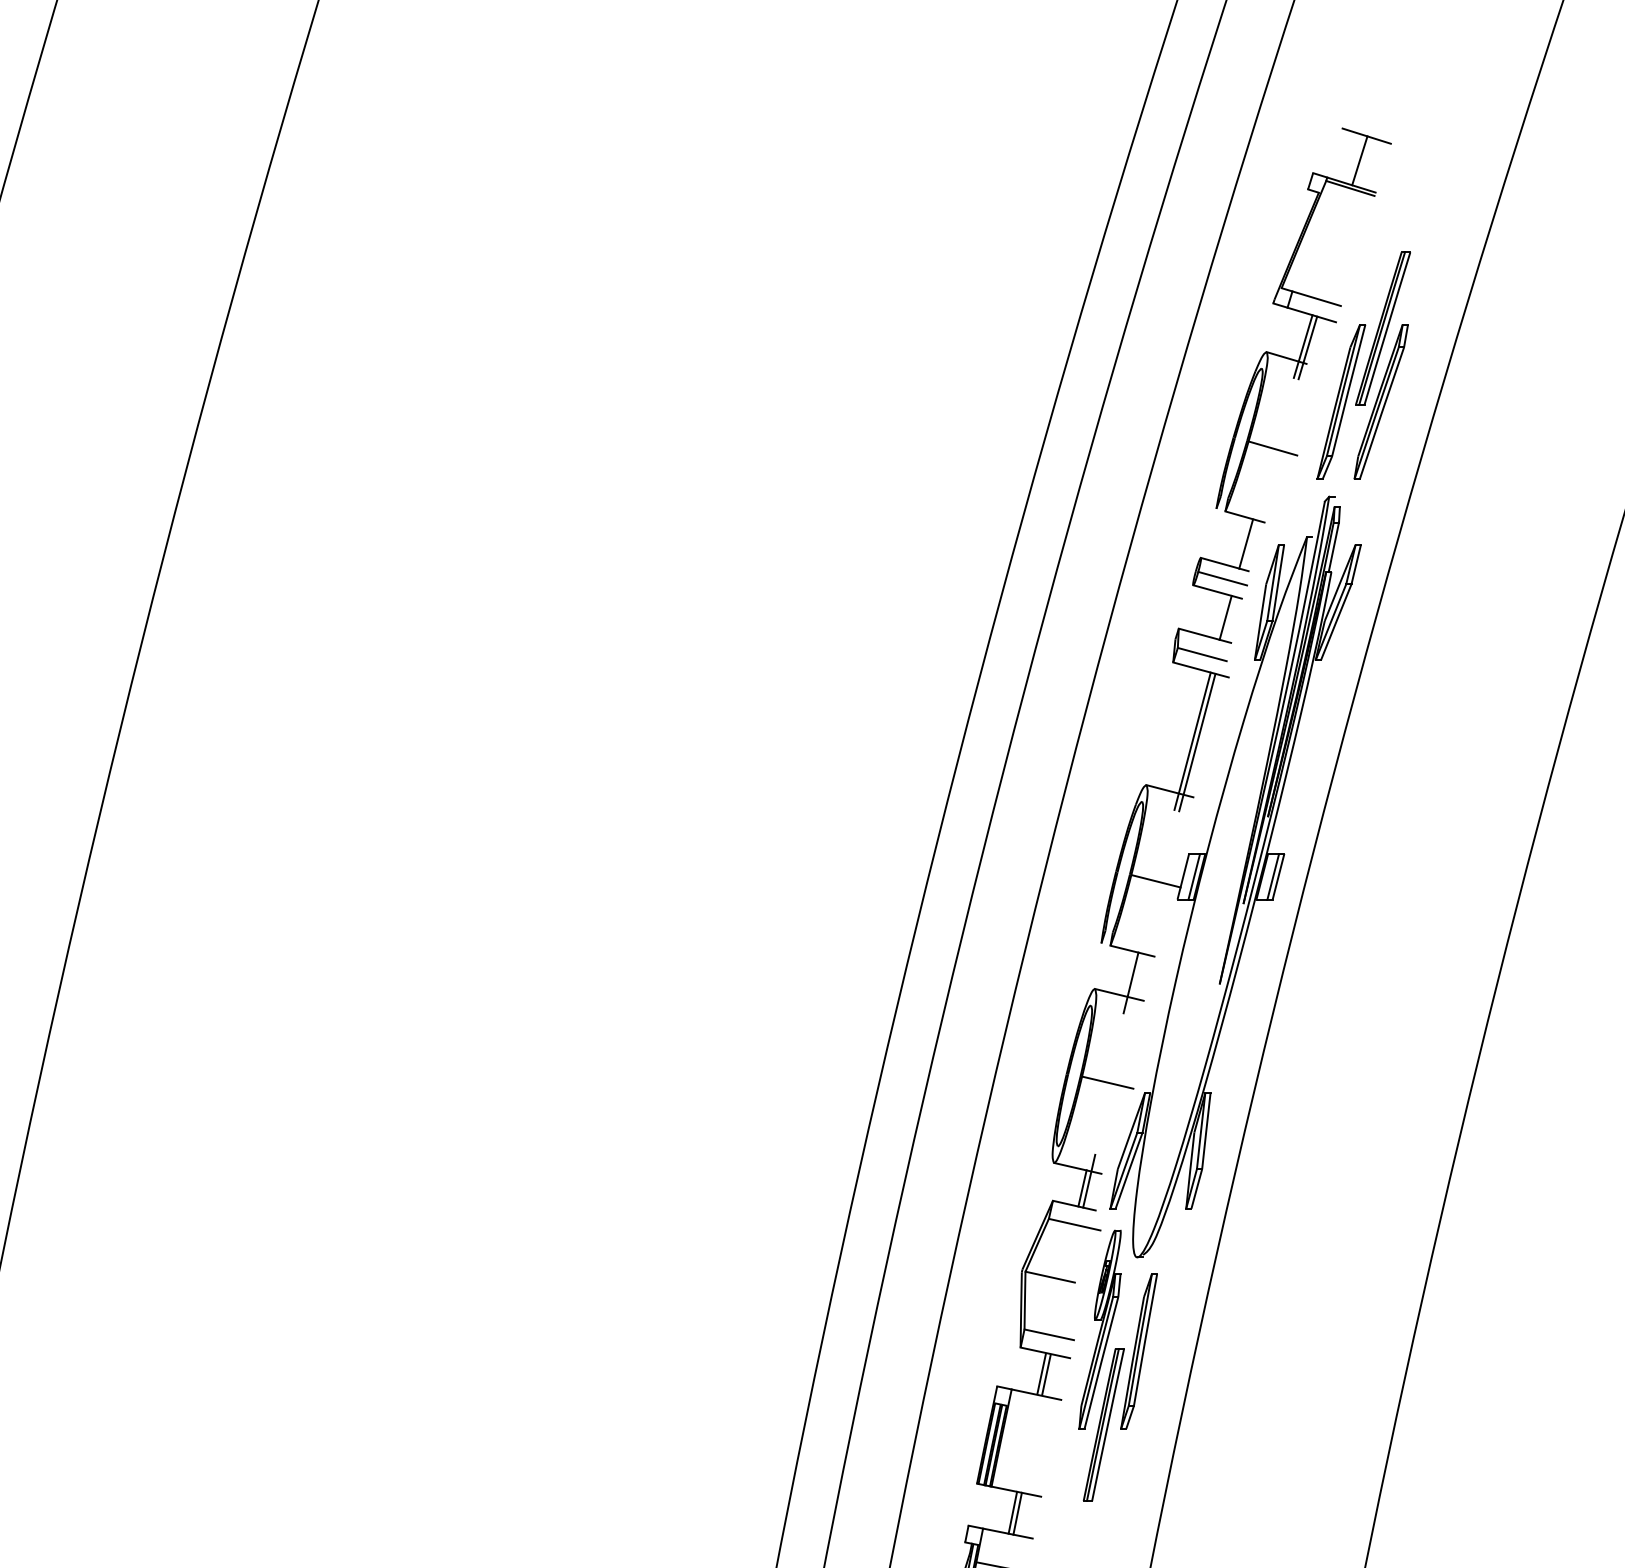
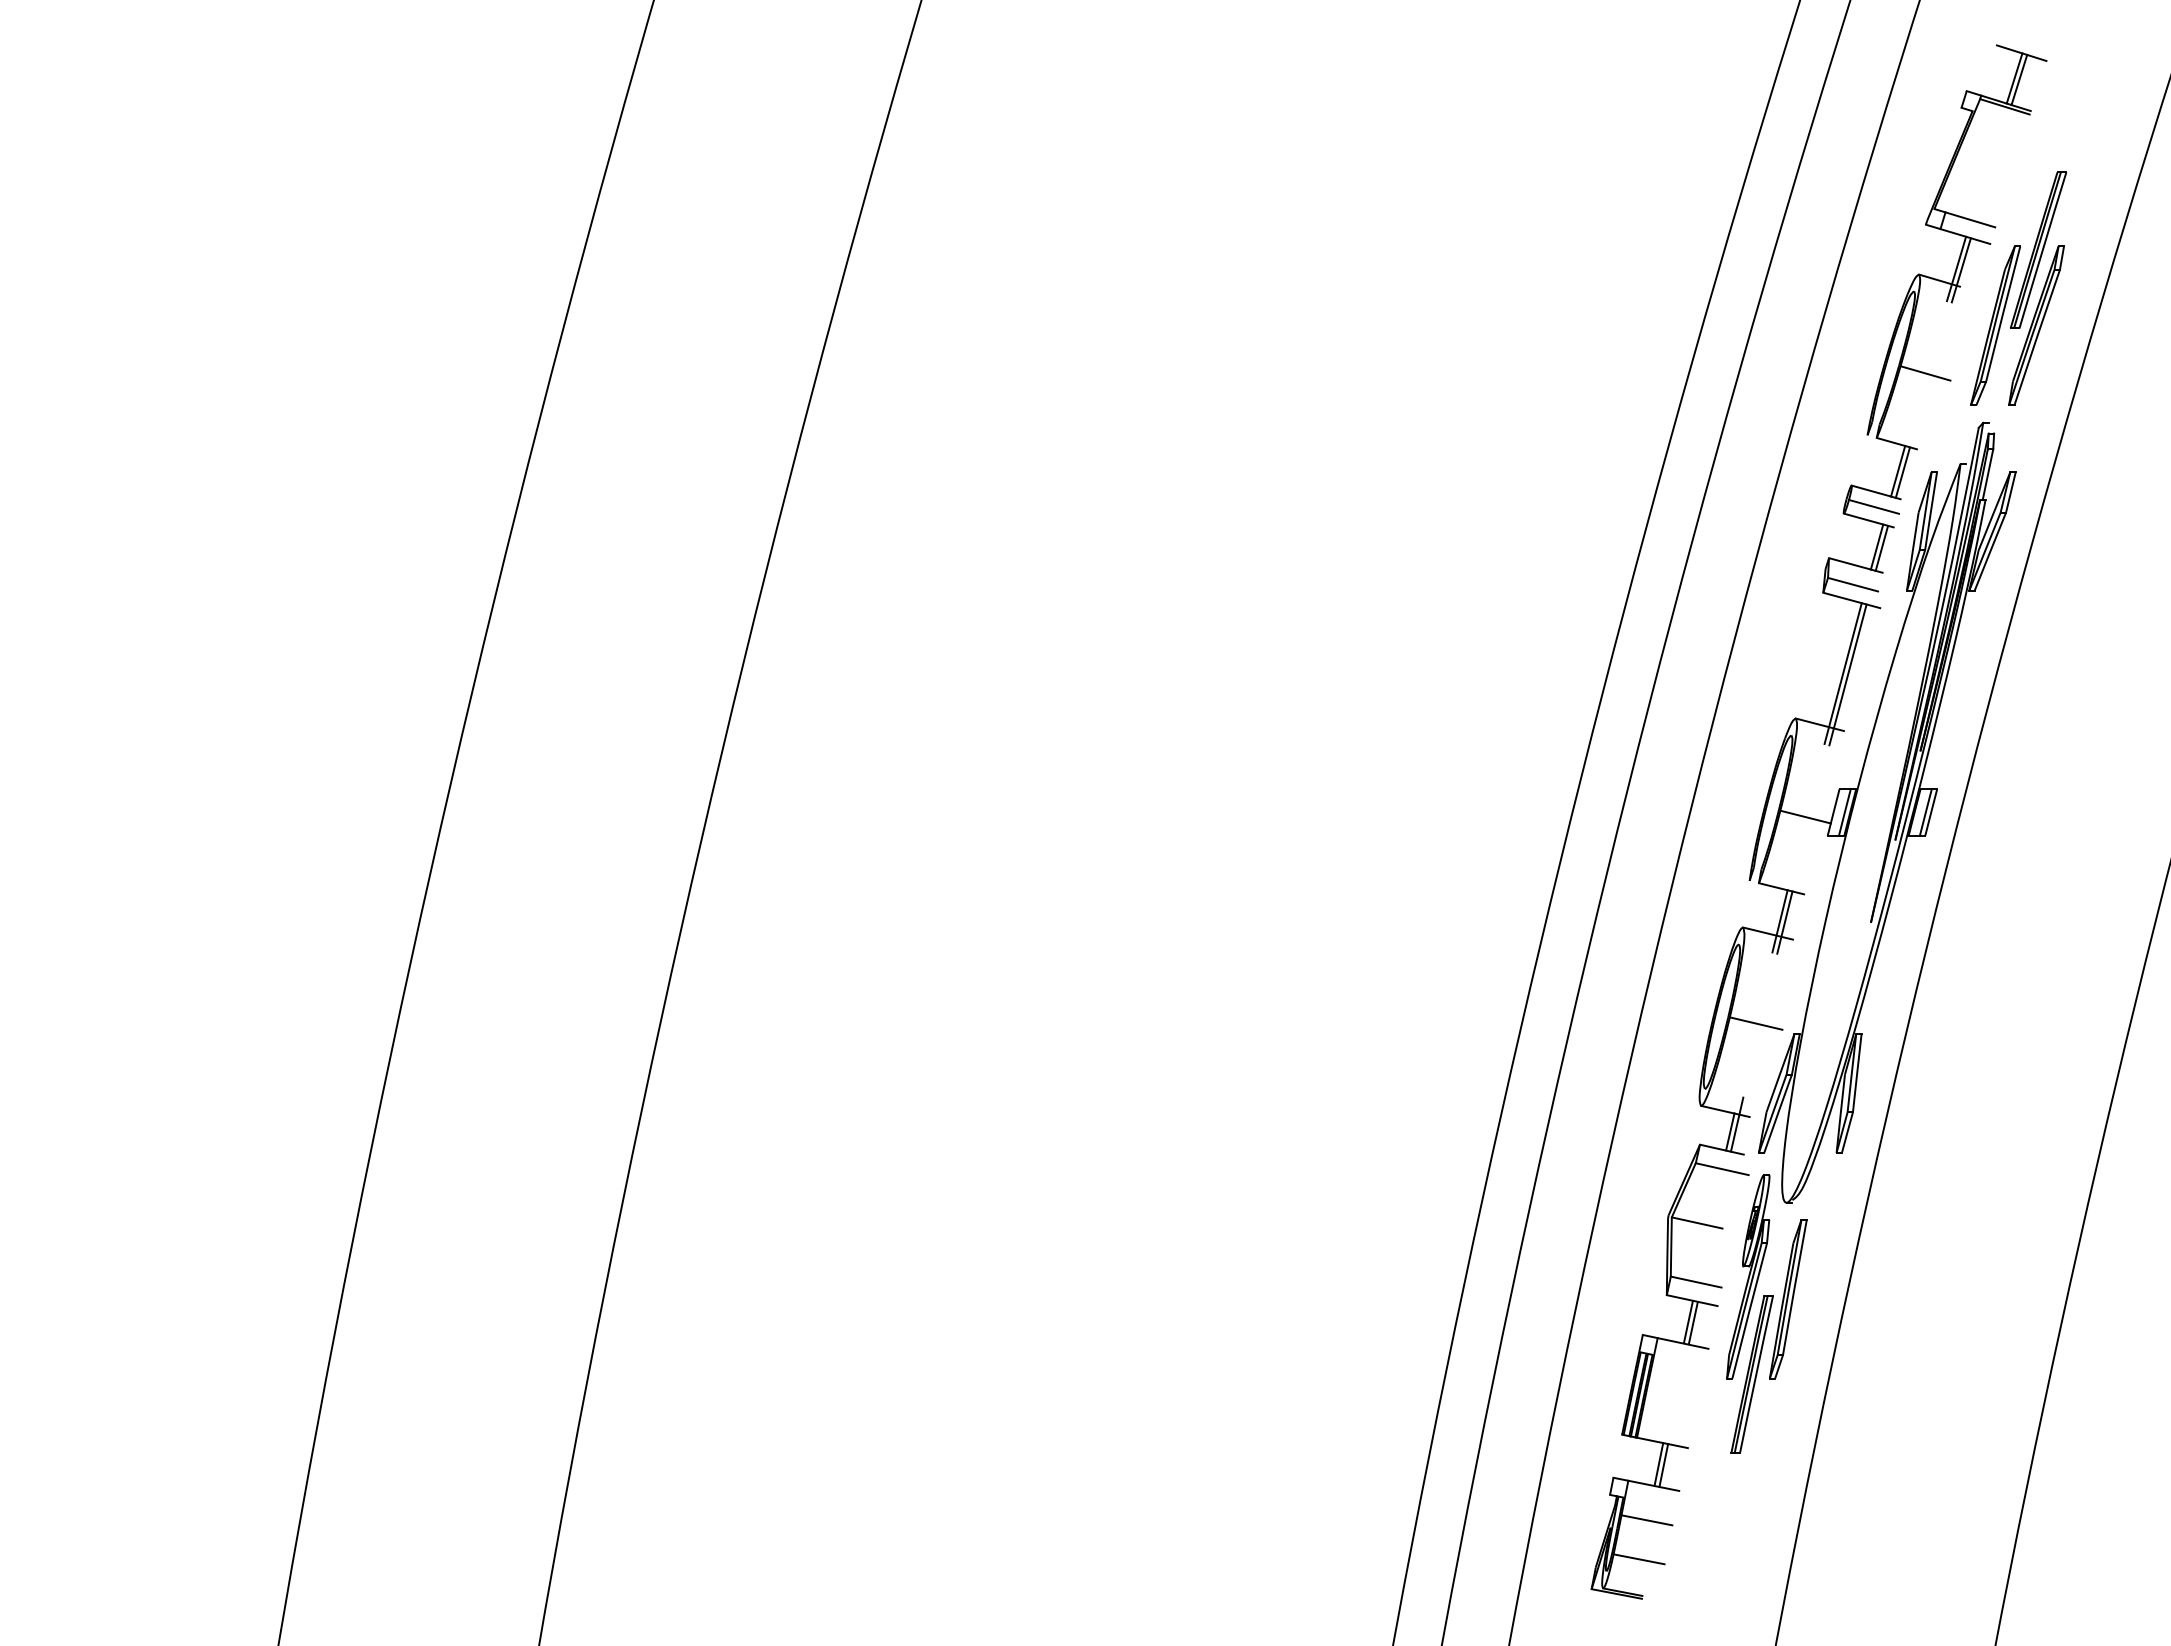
line: (1364, 161) -> (2019, 79), added
line: (1250, 545) -> (1902, 472), added
line: (1230, 619) -> (1881, 548), added
line: (1135, 984) -> (1784, 922), added

